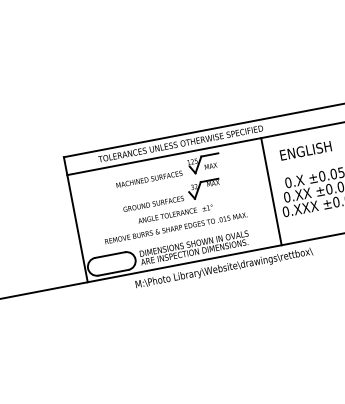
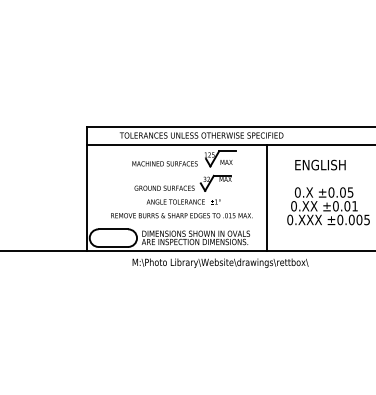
line: (270, 191) -> (266, 197), moved

